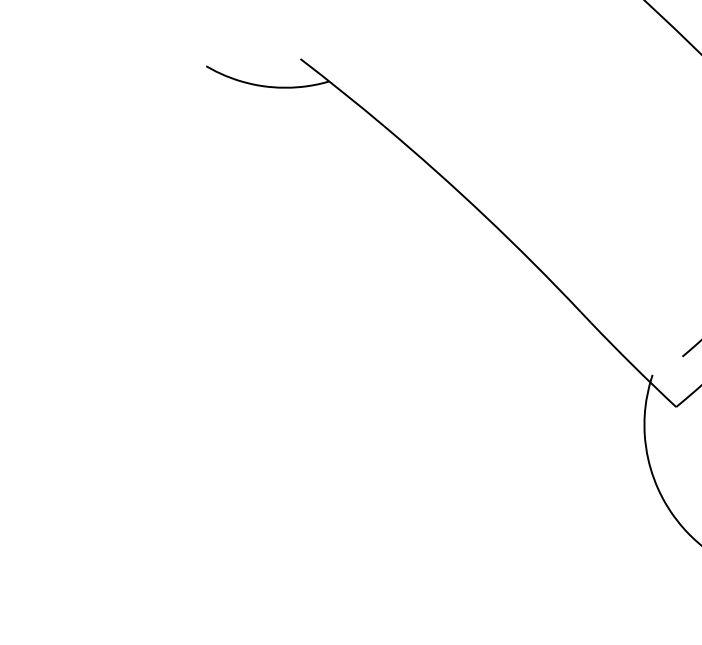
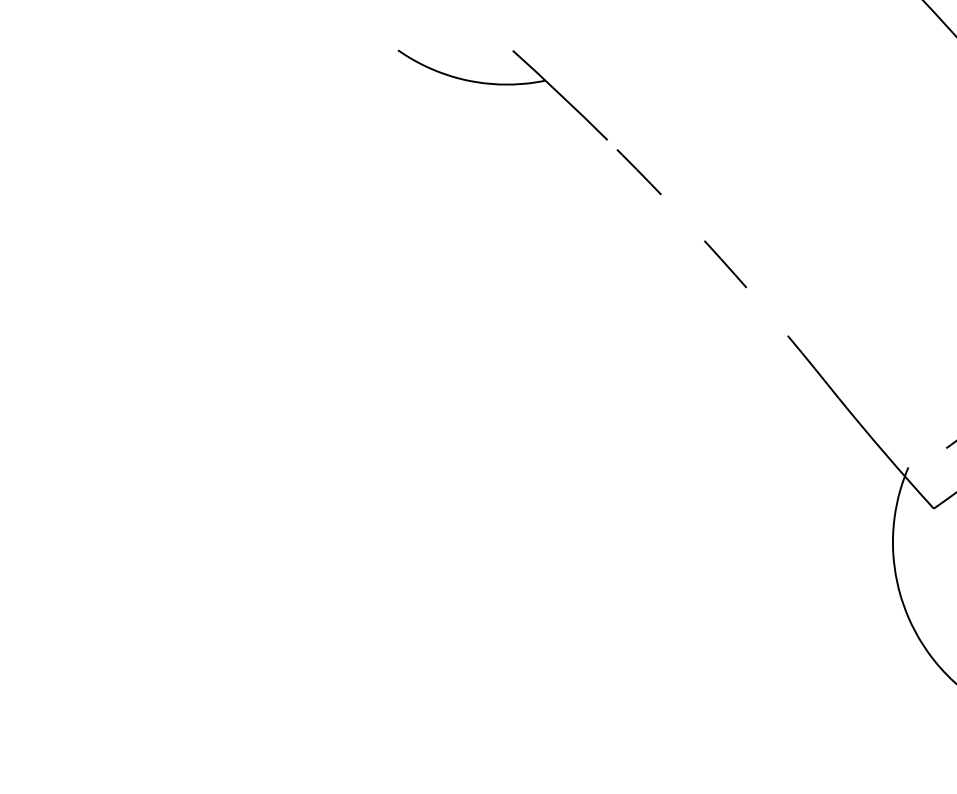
arc: (485, 216) -> (721, 259), solid -> dashed

